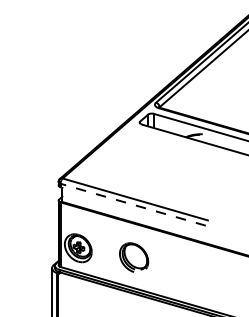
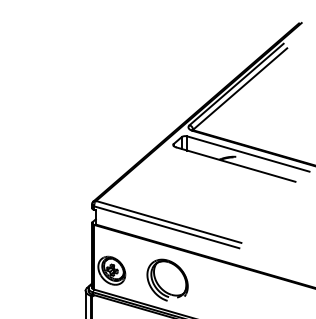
line: (133, 204) -> (166, 227), dashed -> solid
part: (134, 256) -> (167, 279), size x1.43

